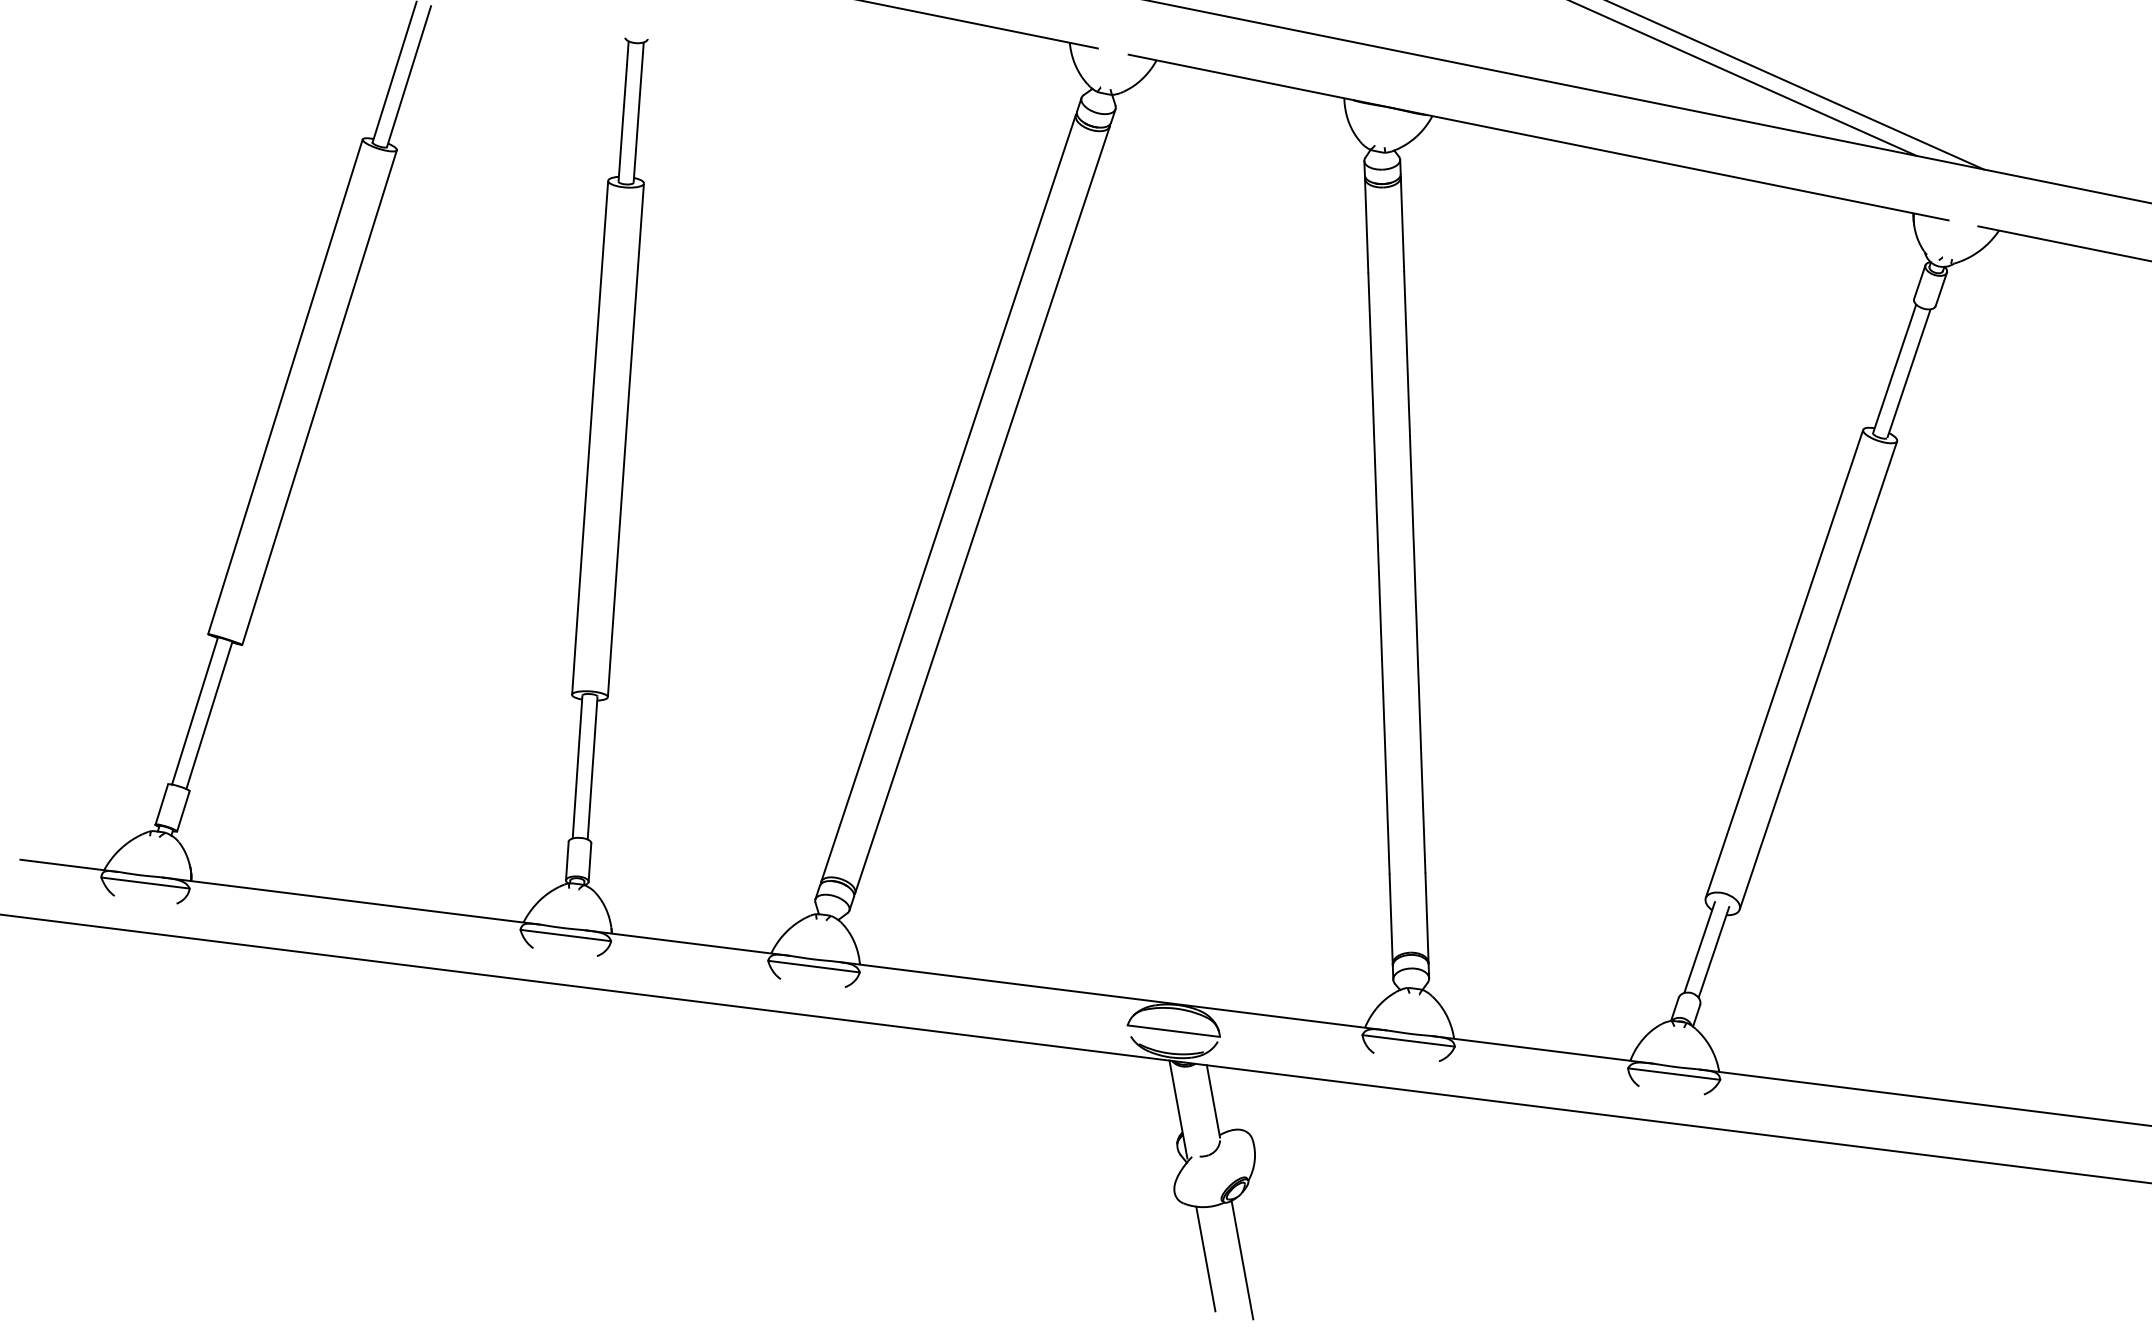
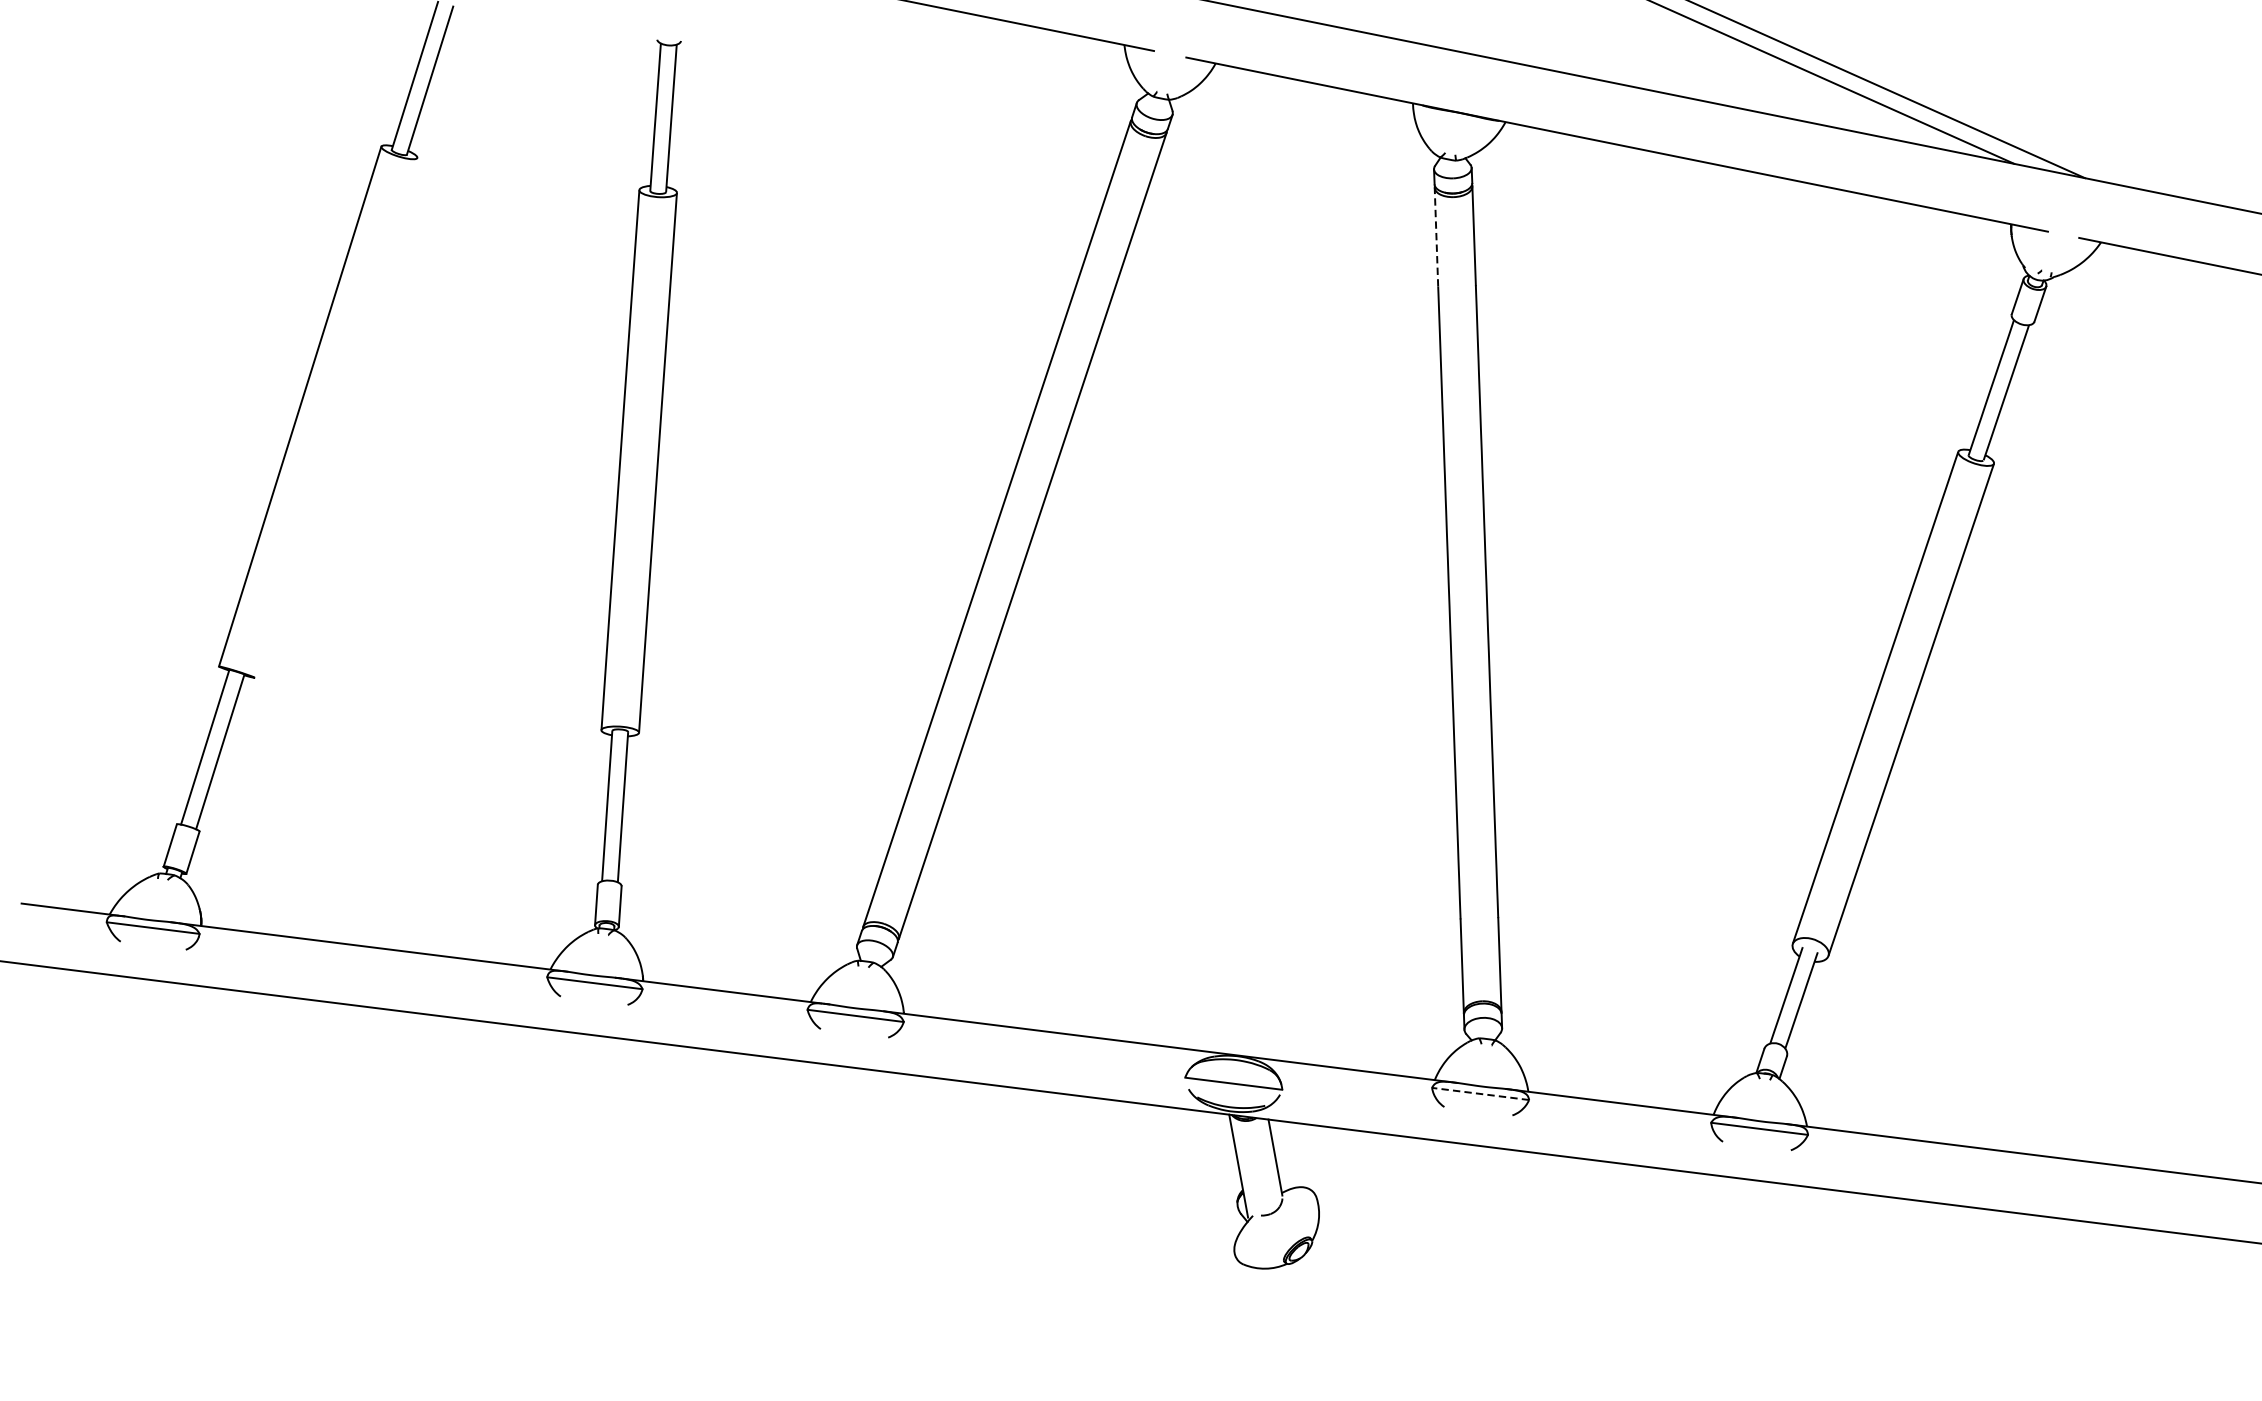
line: (1366, 225) -> (1436, 237), solid -> dashed
line: (319, 397) -> (335, 417), removed
line: (1408, 1040) -> (1480, 1093), solid -> dashed
line: (1205, 1258) -> (1267, 1322), removed
line: (1242, 1259) -> (1305, 1323), removed

